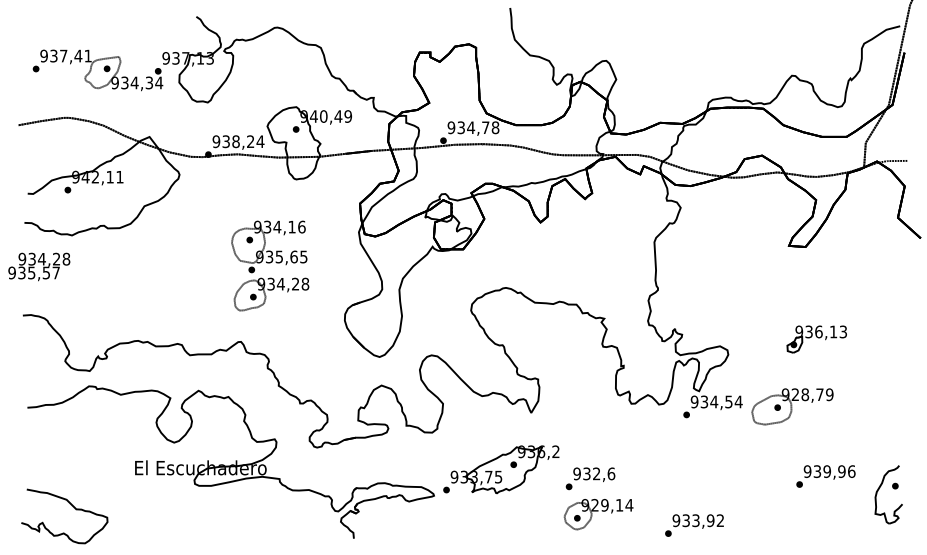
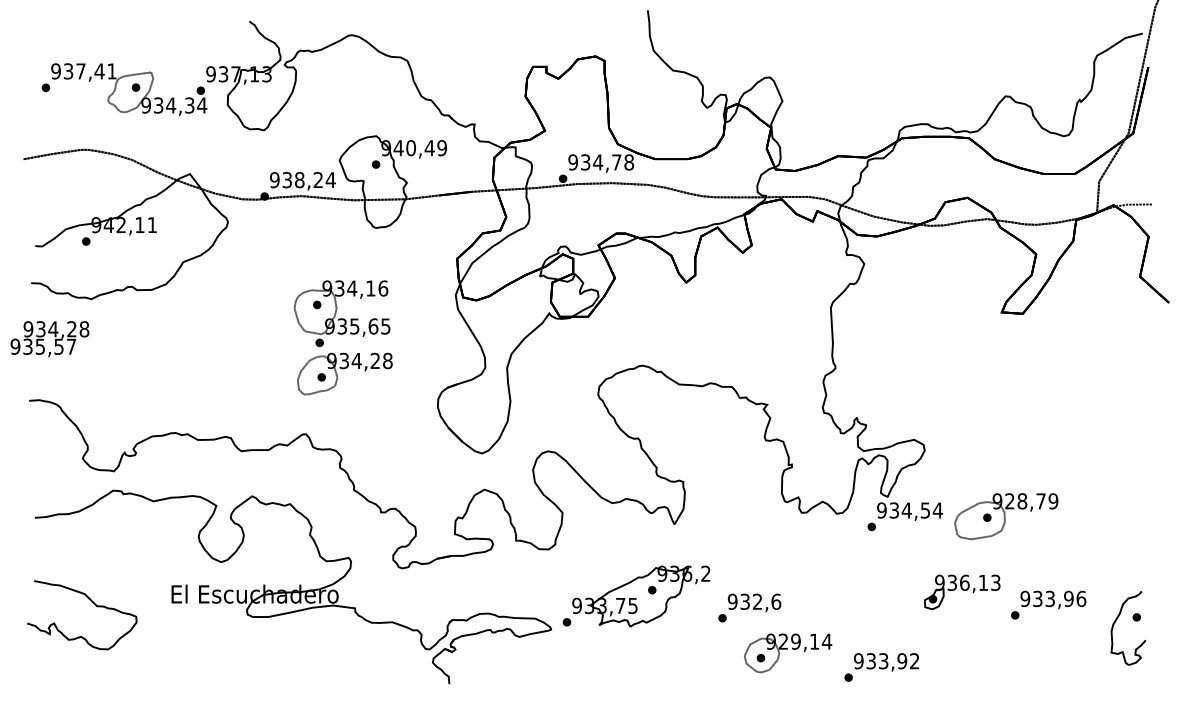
part: (816, 339) -> (961, 592), moved
text: (826, 471) -> (1049, 598), 939,96 -> 933,96
curve: (73, 507) -> (93, 603), moved
part: (598, 514) -> (787, 653), moved

